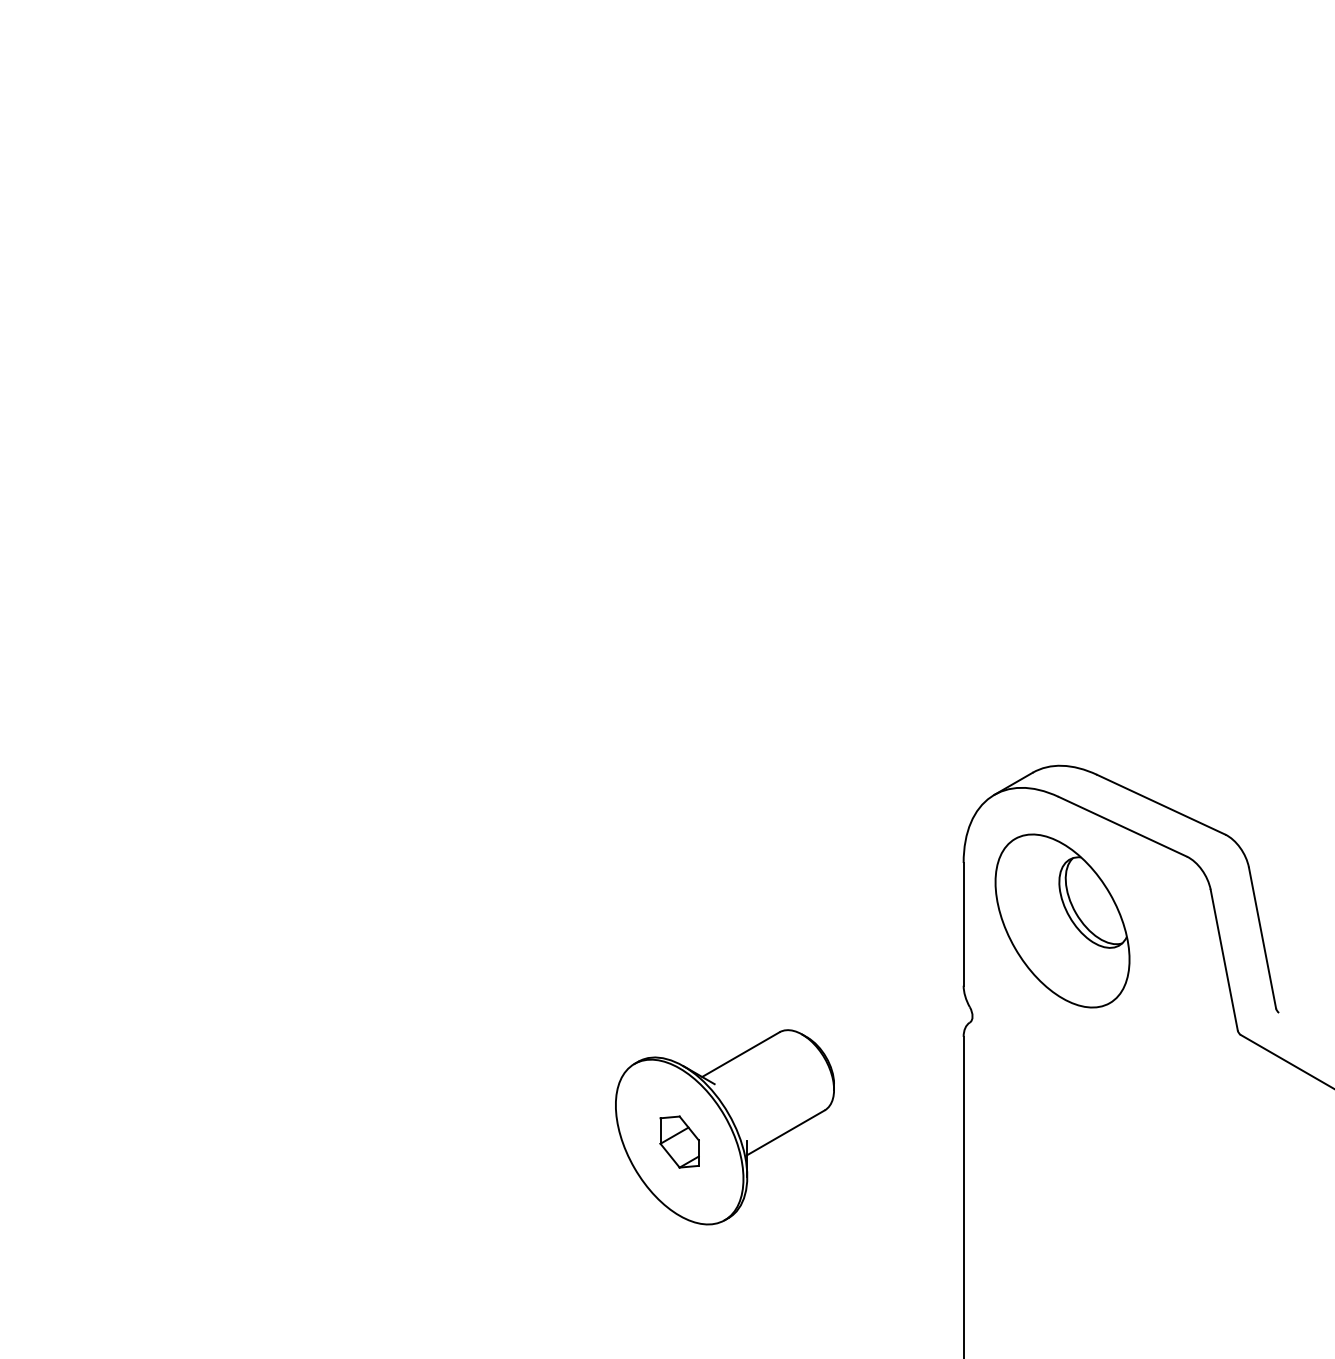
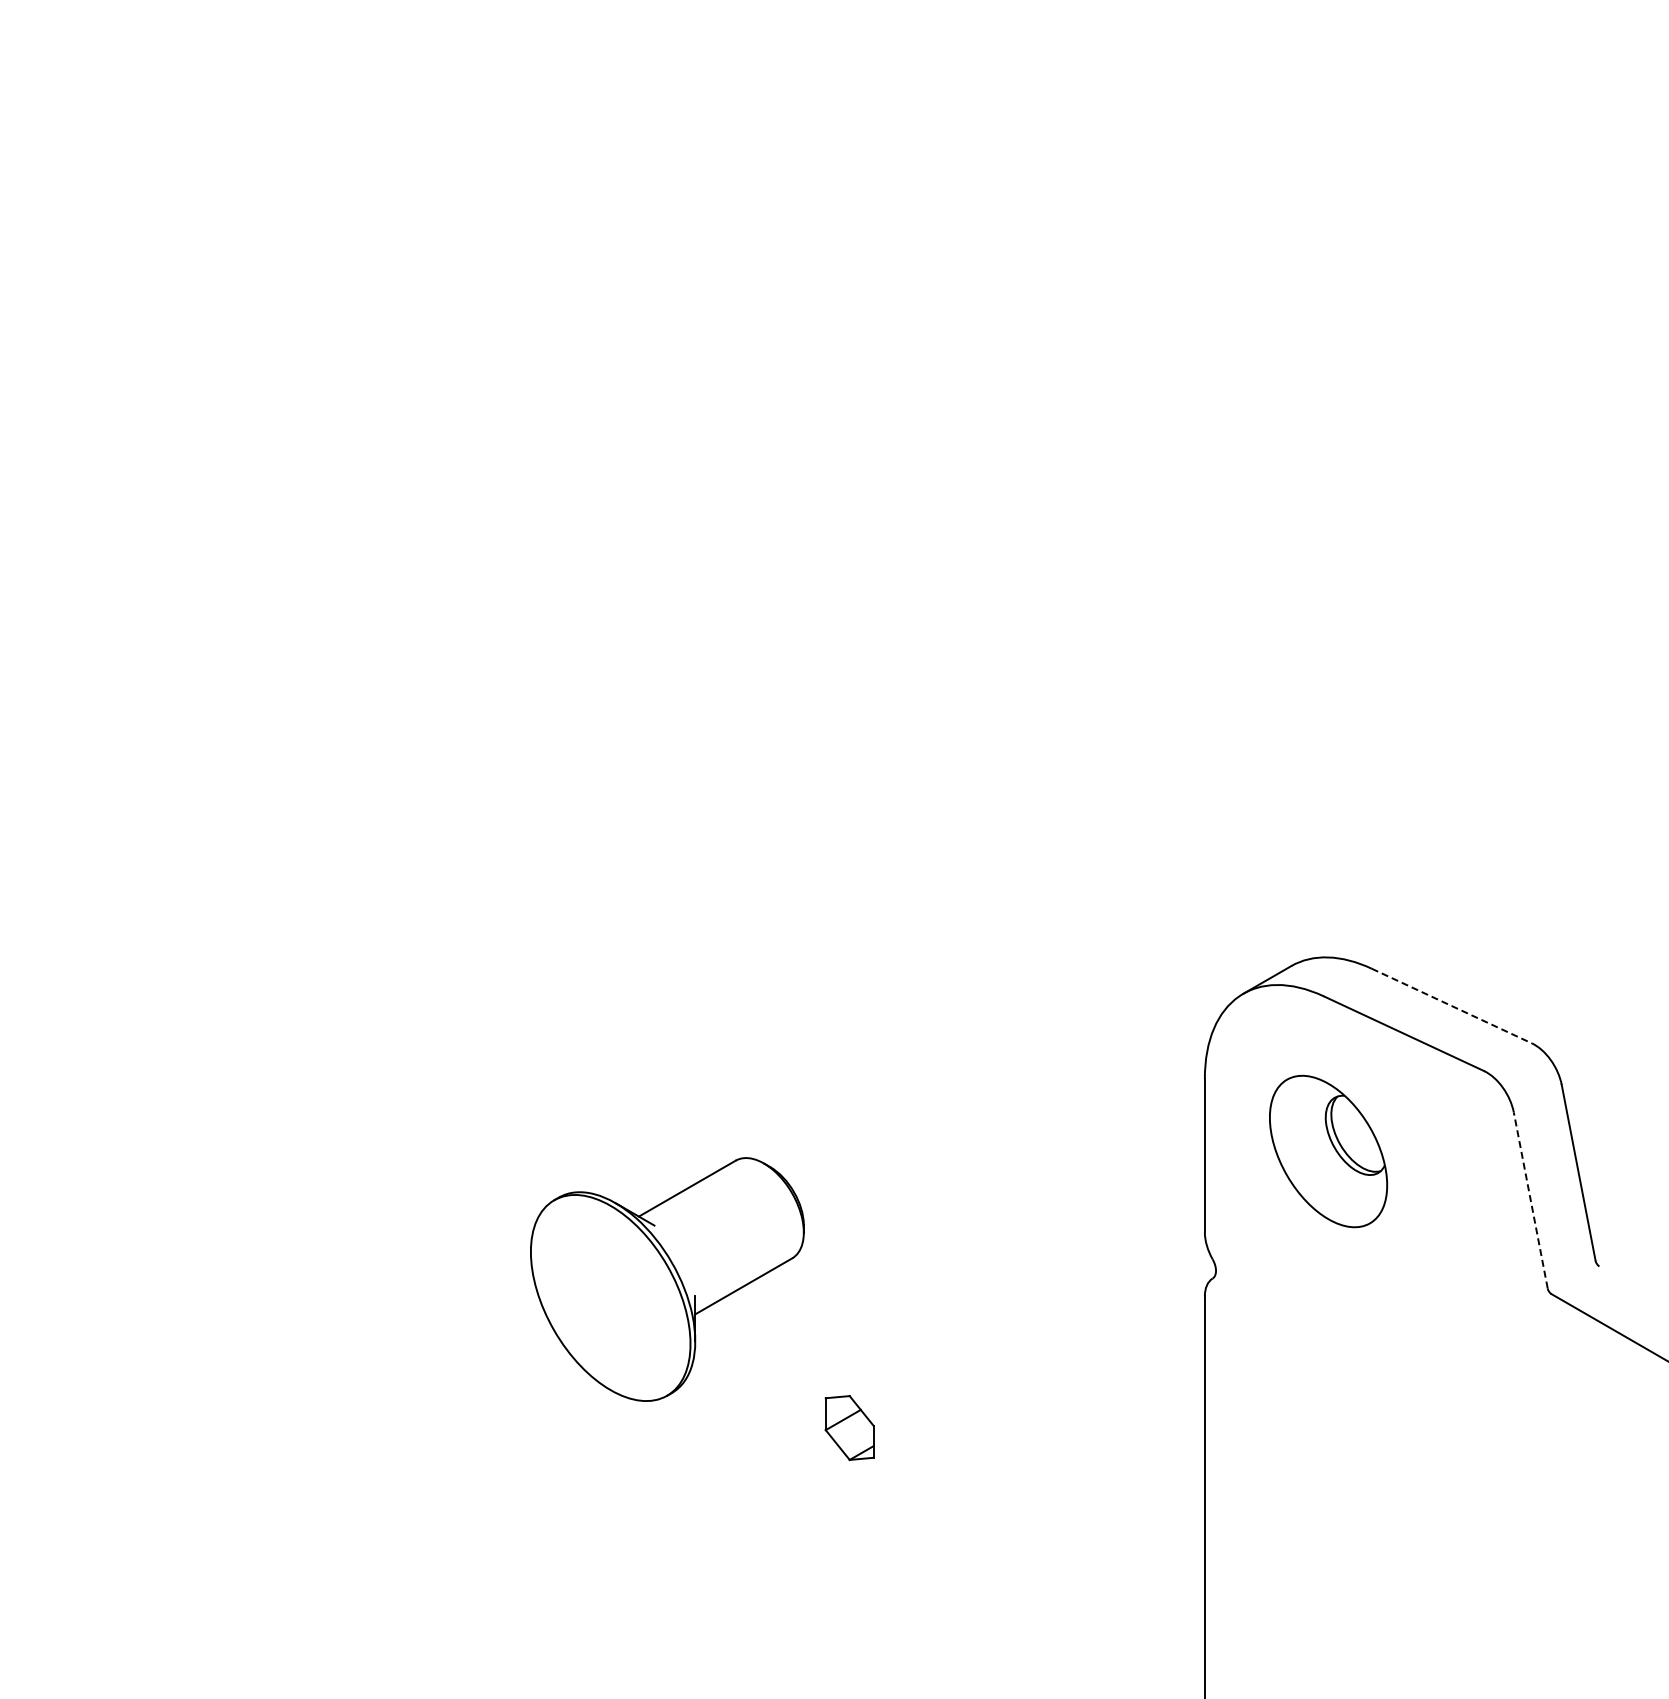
line: (1161, 805) -> (1452, 1006), solid -> dashed
part: (1062, 920) -> (1328, 1151), size x0.7
line: (1224, 960) -> (1530, 1200), solid -> dashed
part: (725, 1127) -> (667, 1279), moved

